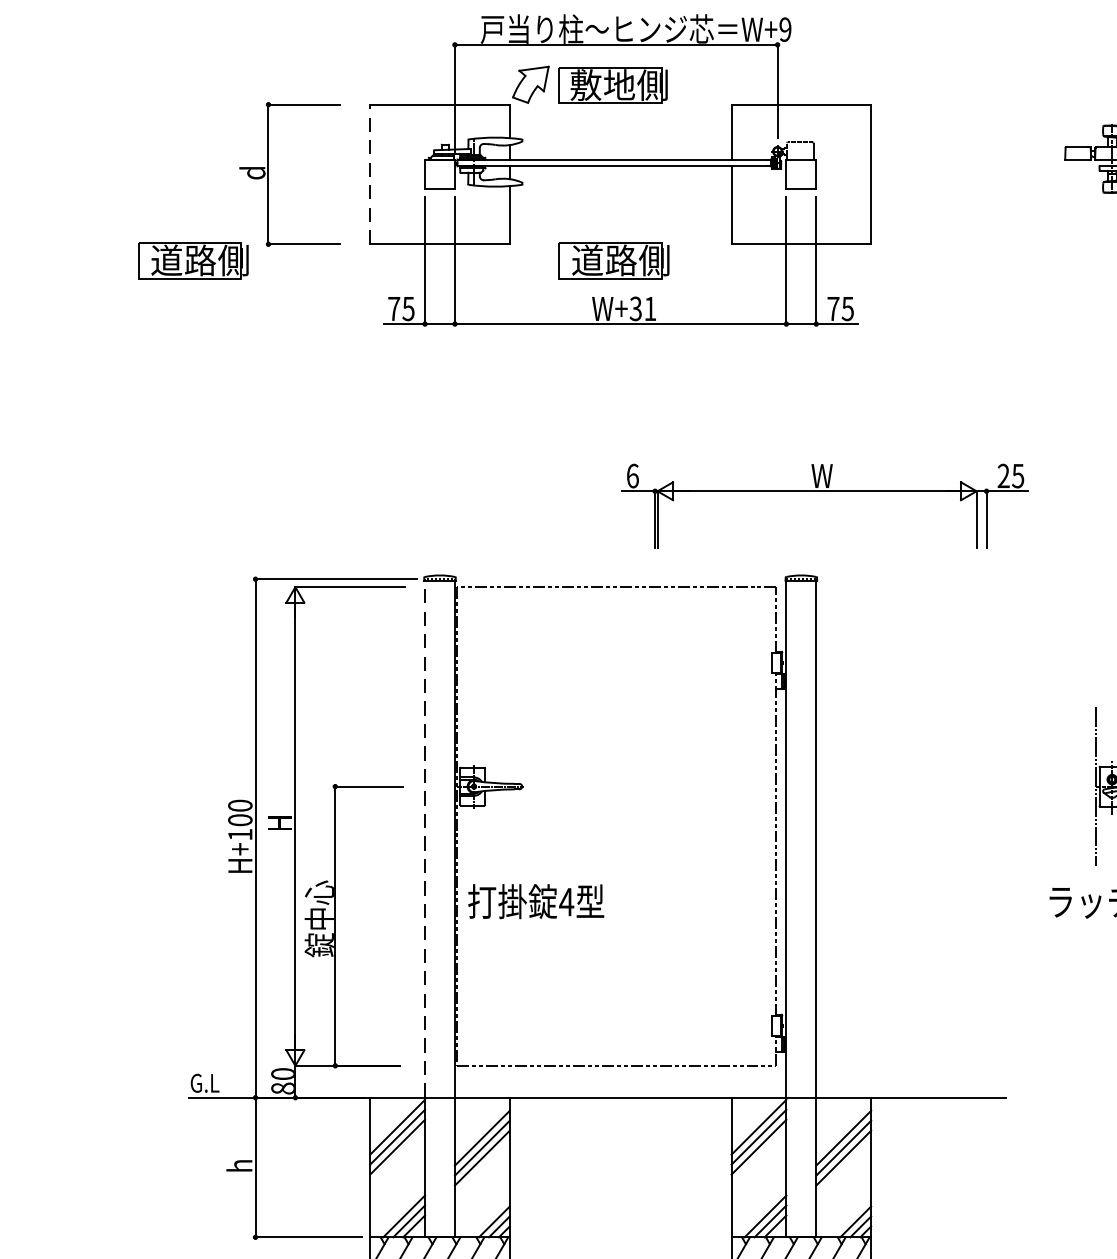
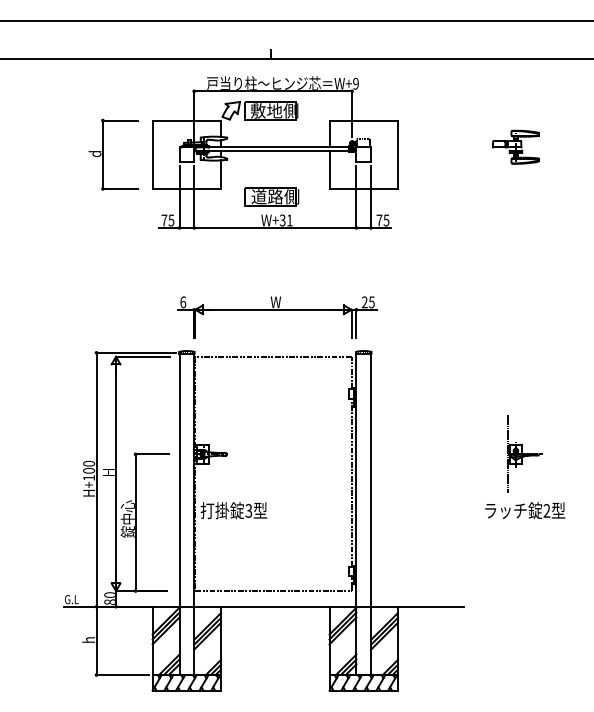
line: (369, 174) -> (152, 154), dashed -> solid
part: (192, 259) -> (65, 196), removed
part: (825, 492) -> (277, 310), moved
line: (424, 839) -> (179, 480), dashed -> solid
text: (565, 901) -> (248, 510), 4 -> 3

